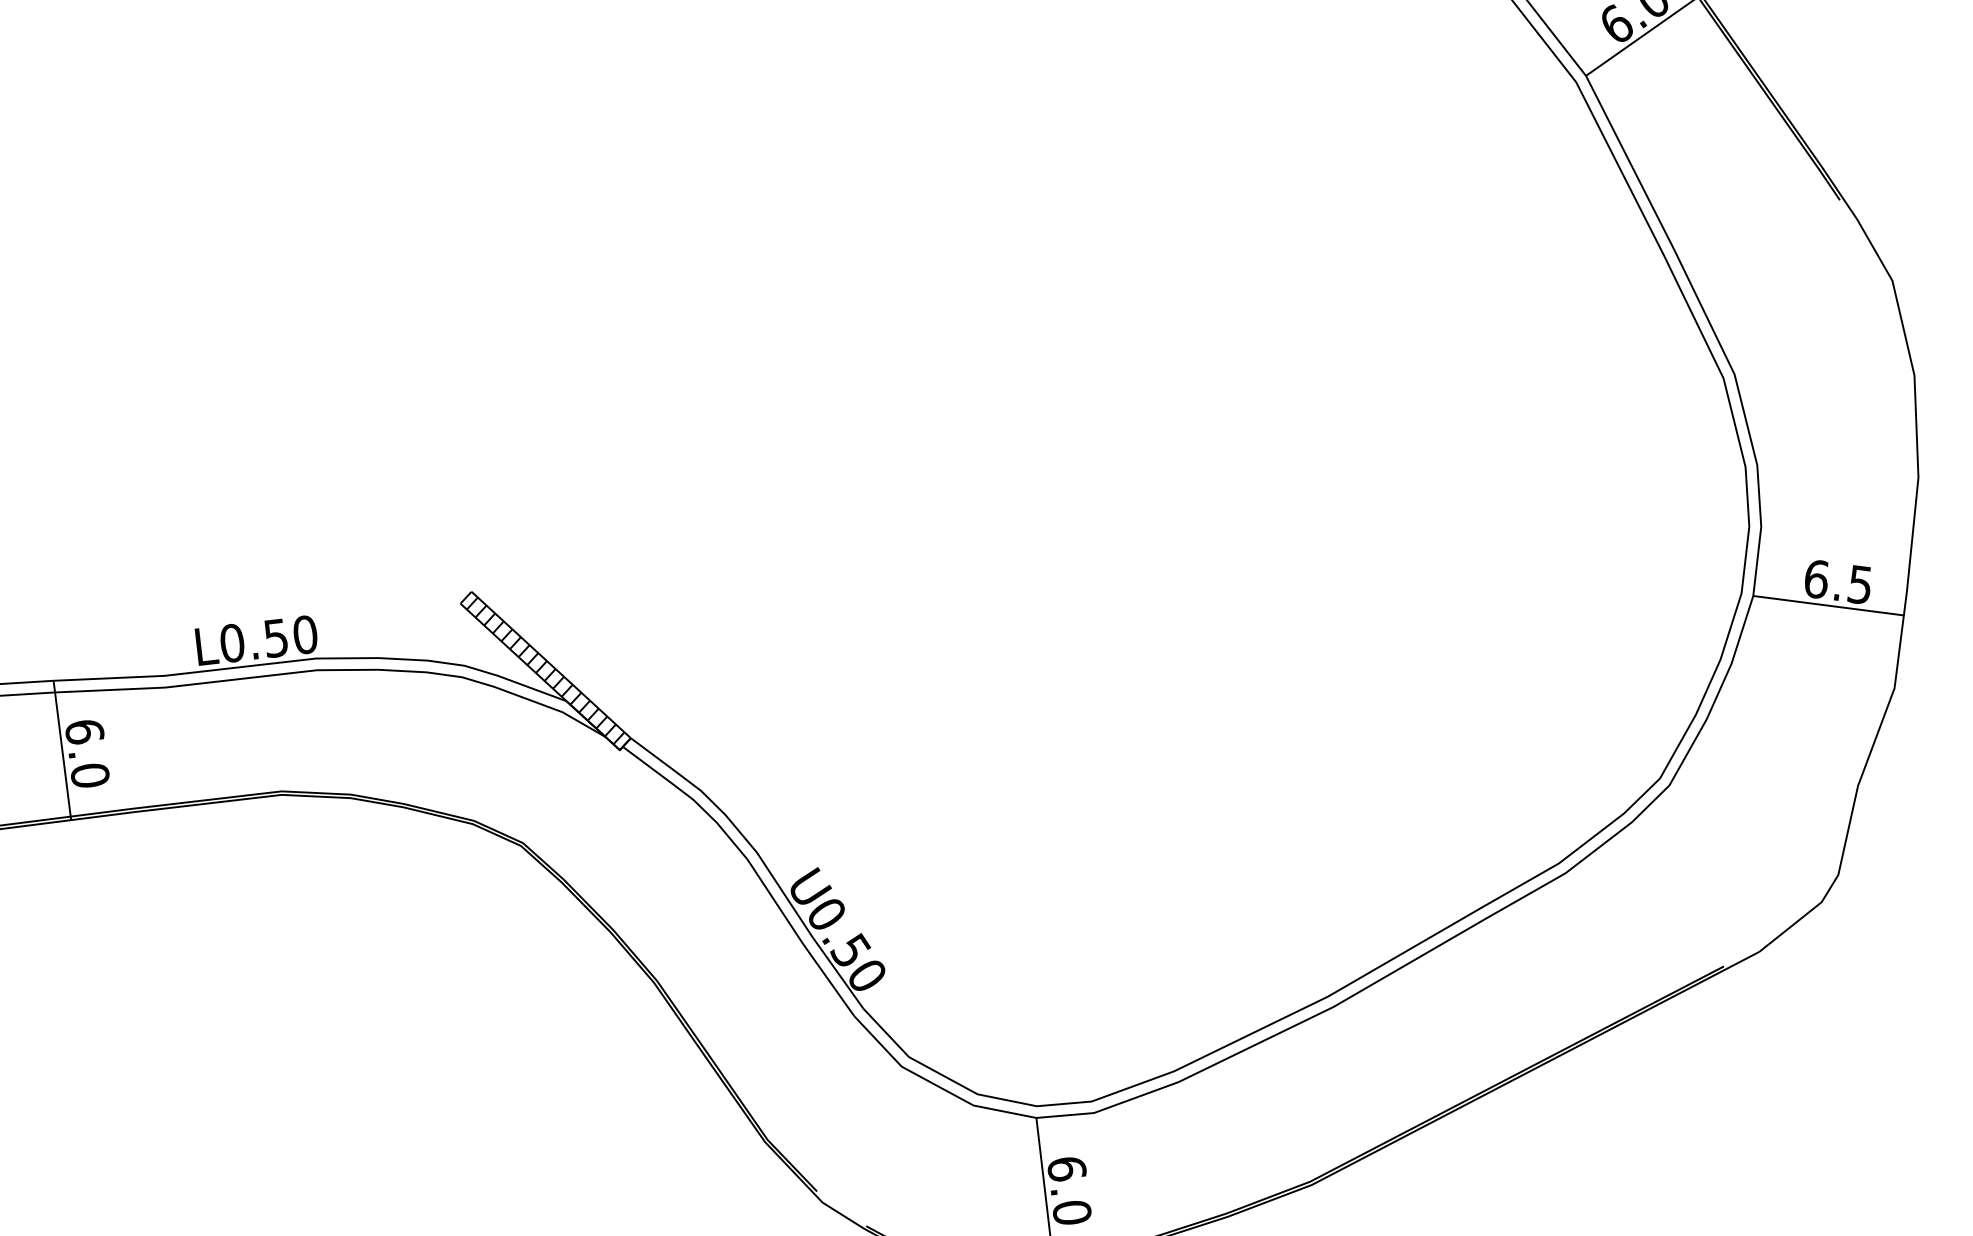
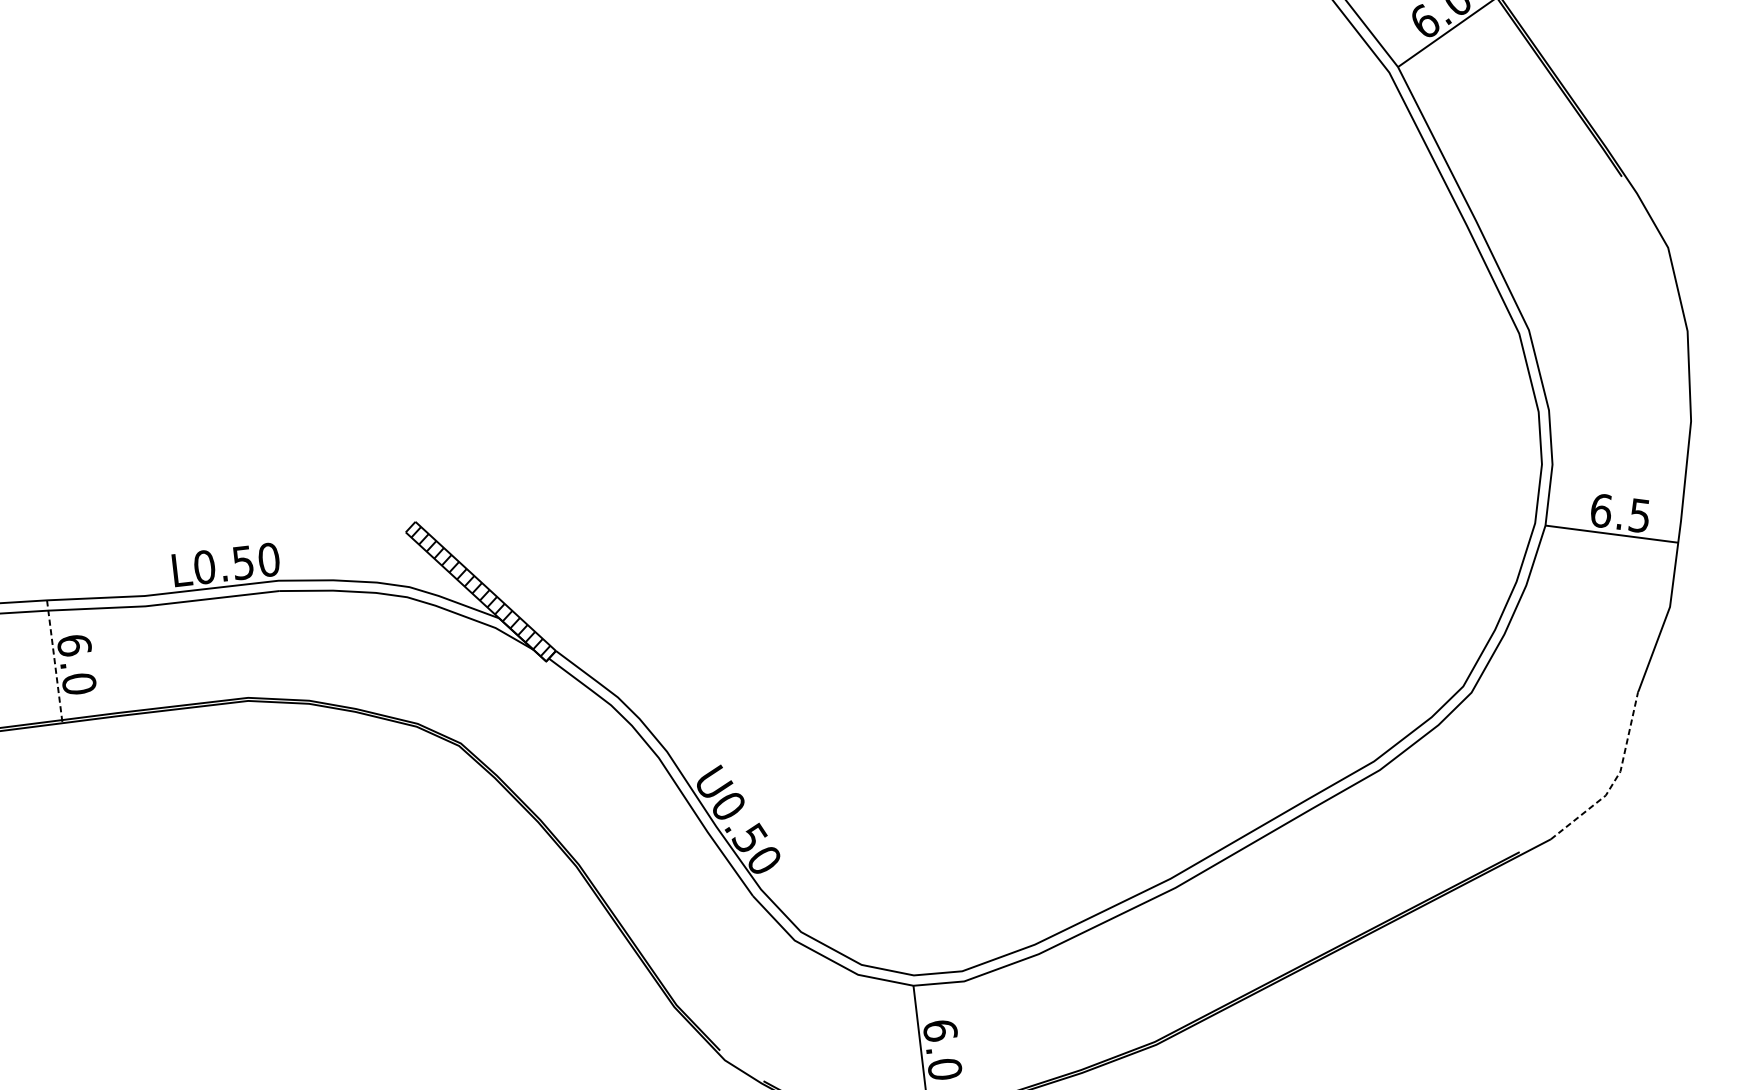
line: (62, 750) -> (54, 661), solid -> dashed
line: (1833, 882) -> (1616, 778), solid -> dashed

